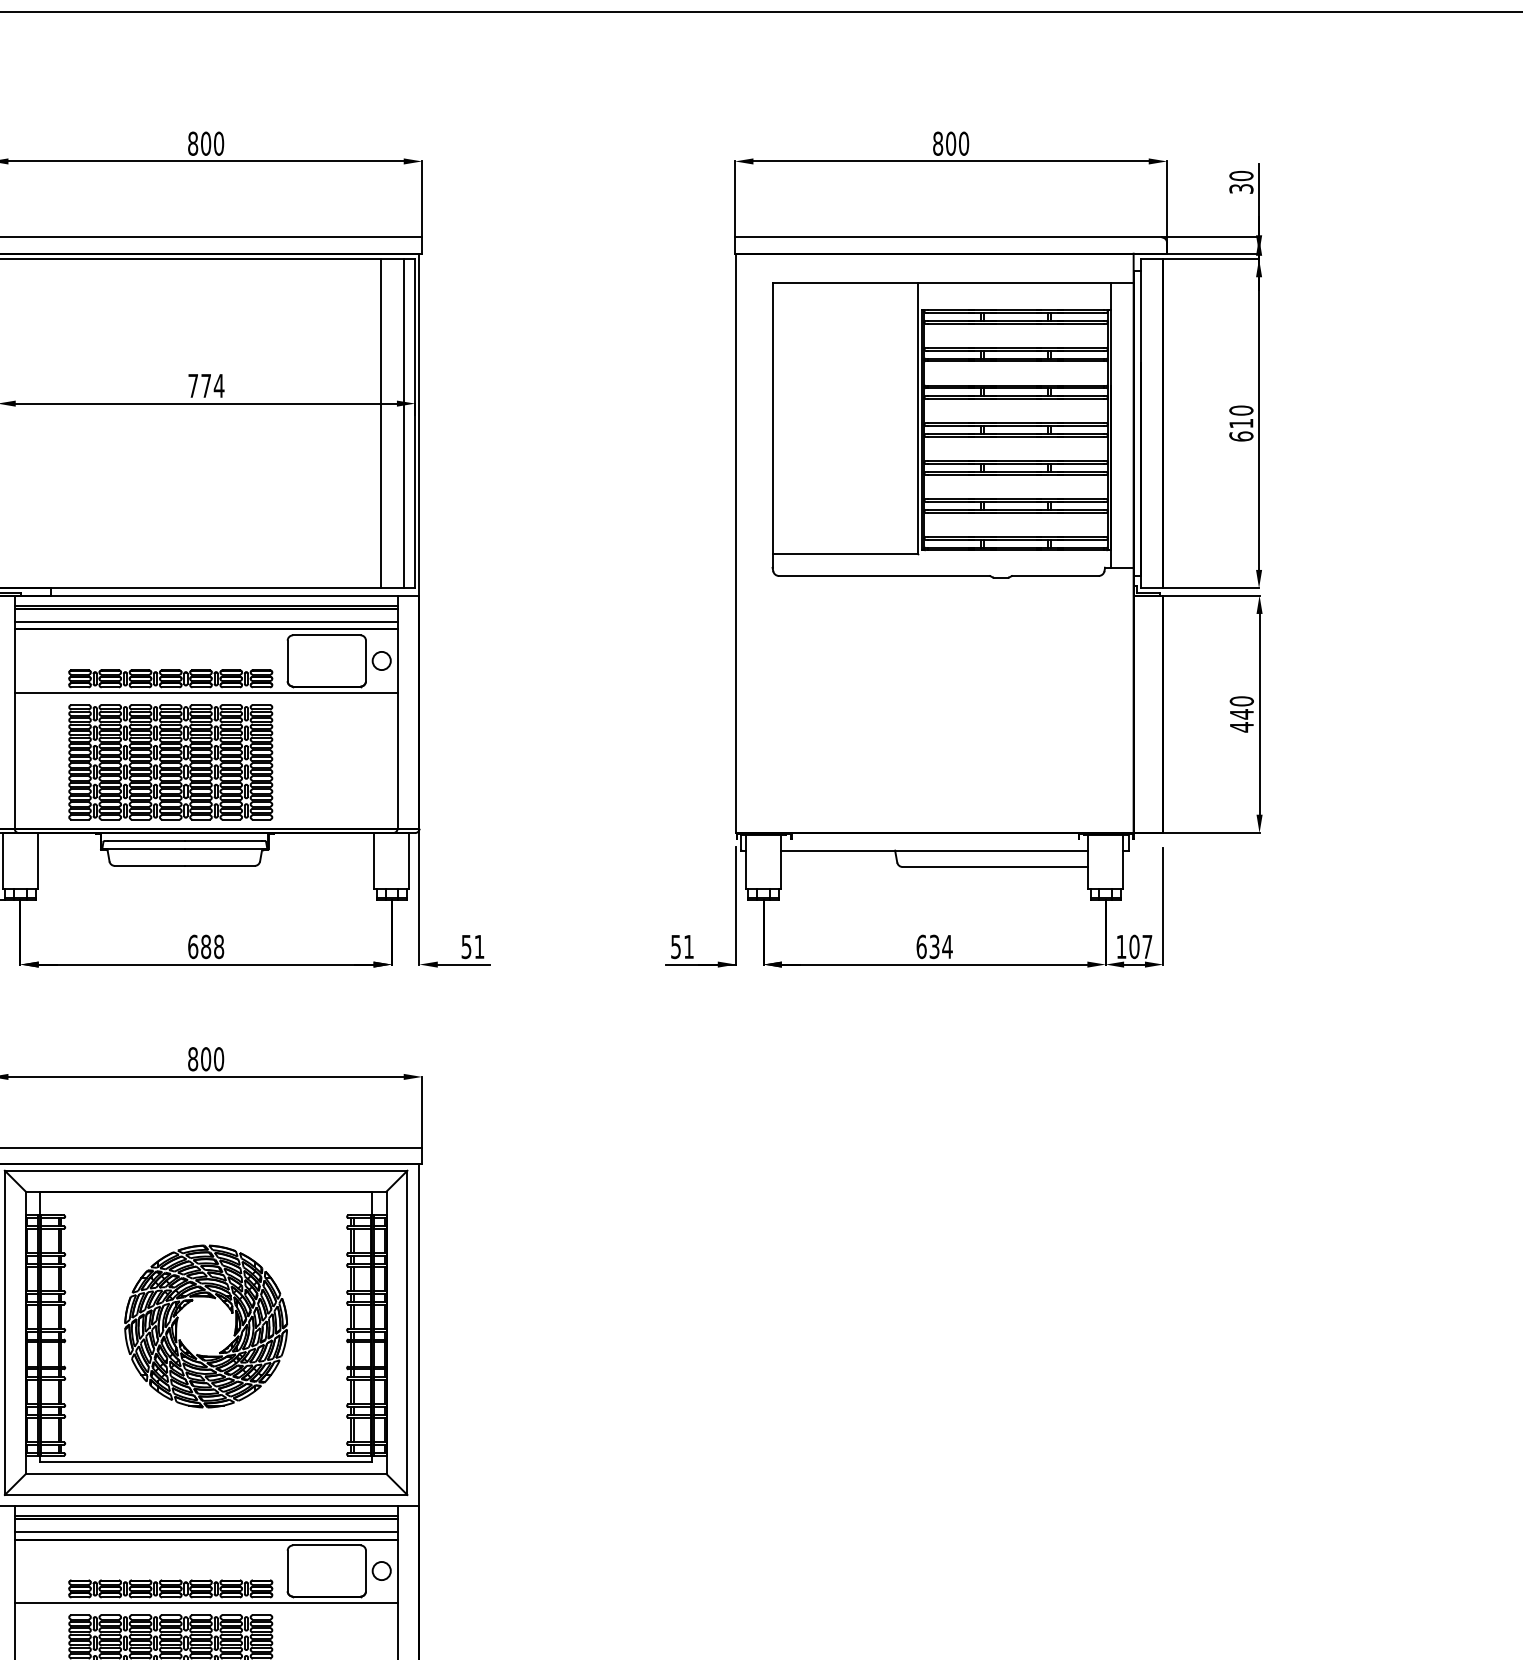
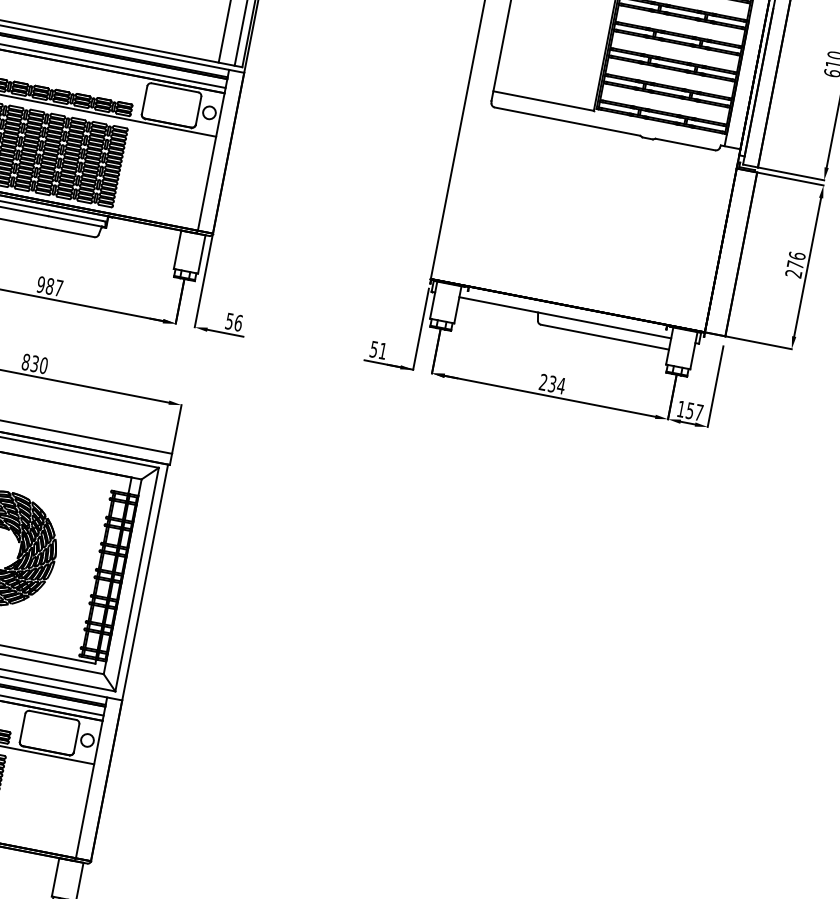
text: (1241, 714) -> (795, 265), 440 -> 276
text: (206, 946) -> (50, 286), 688 -> 987
text: (479, 946) -> (238, 322), 51 -> 56
text: (921, 946) -> (543, 382), 634 -> 234
text: (1134, 946) -> (690, 410), 107 -> 157
text: (206, 1059) -> (35, 364), 800 -> 830

